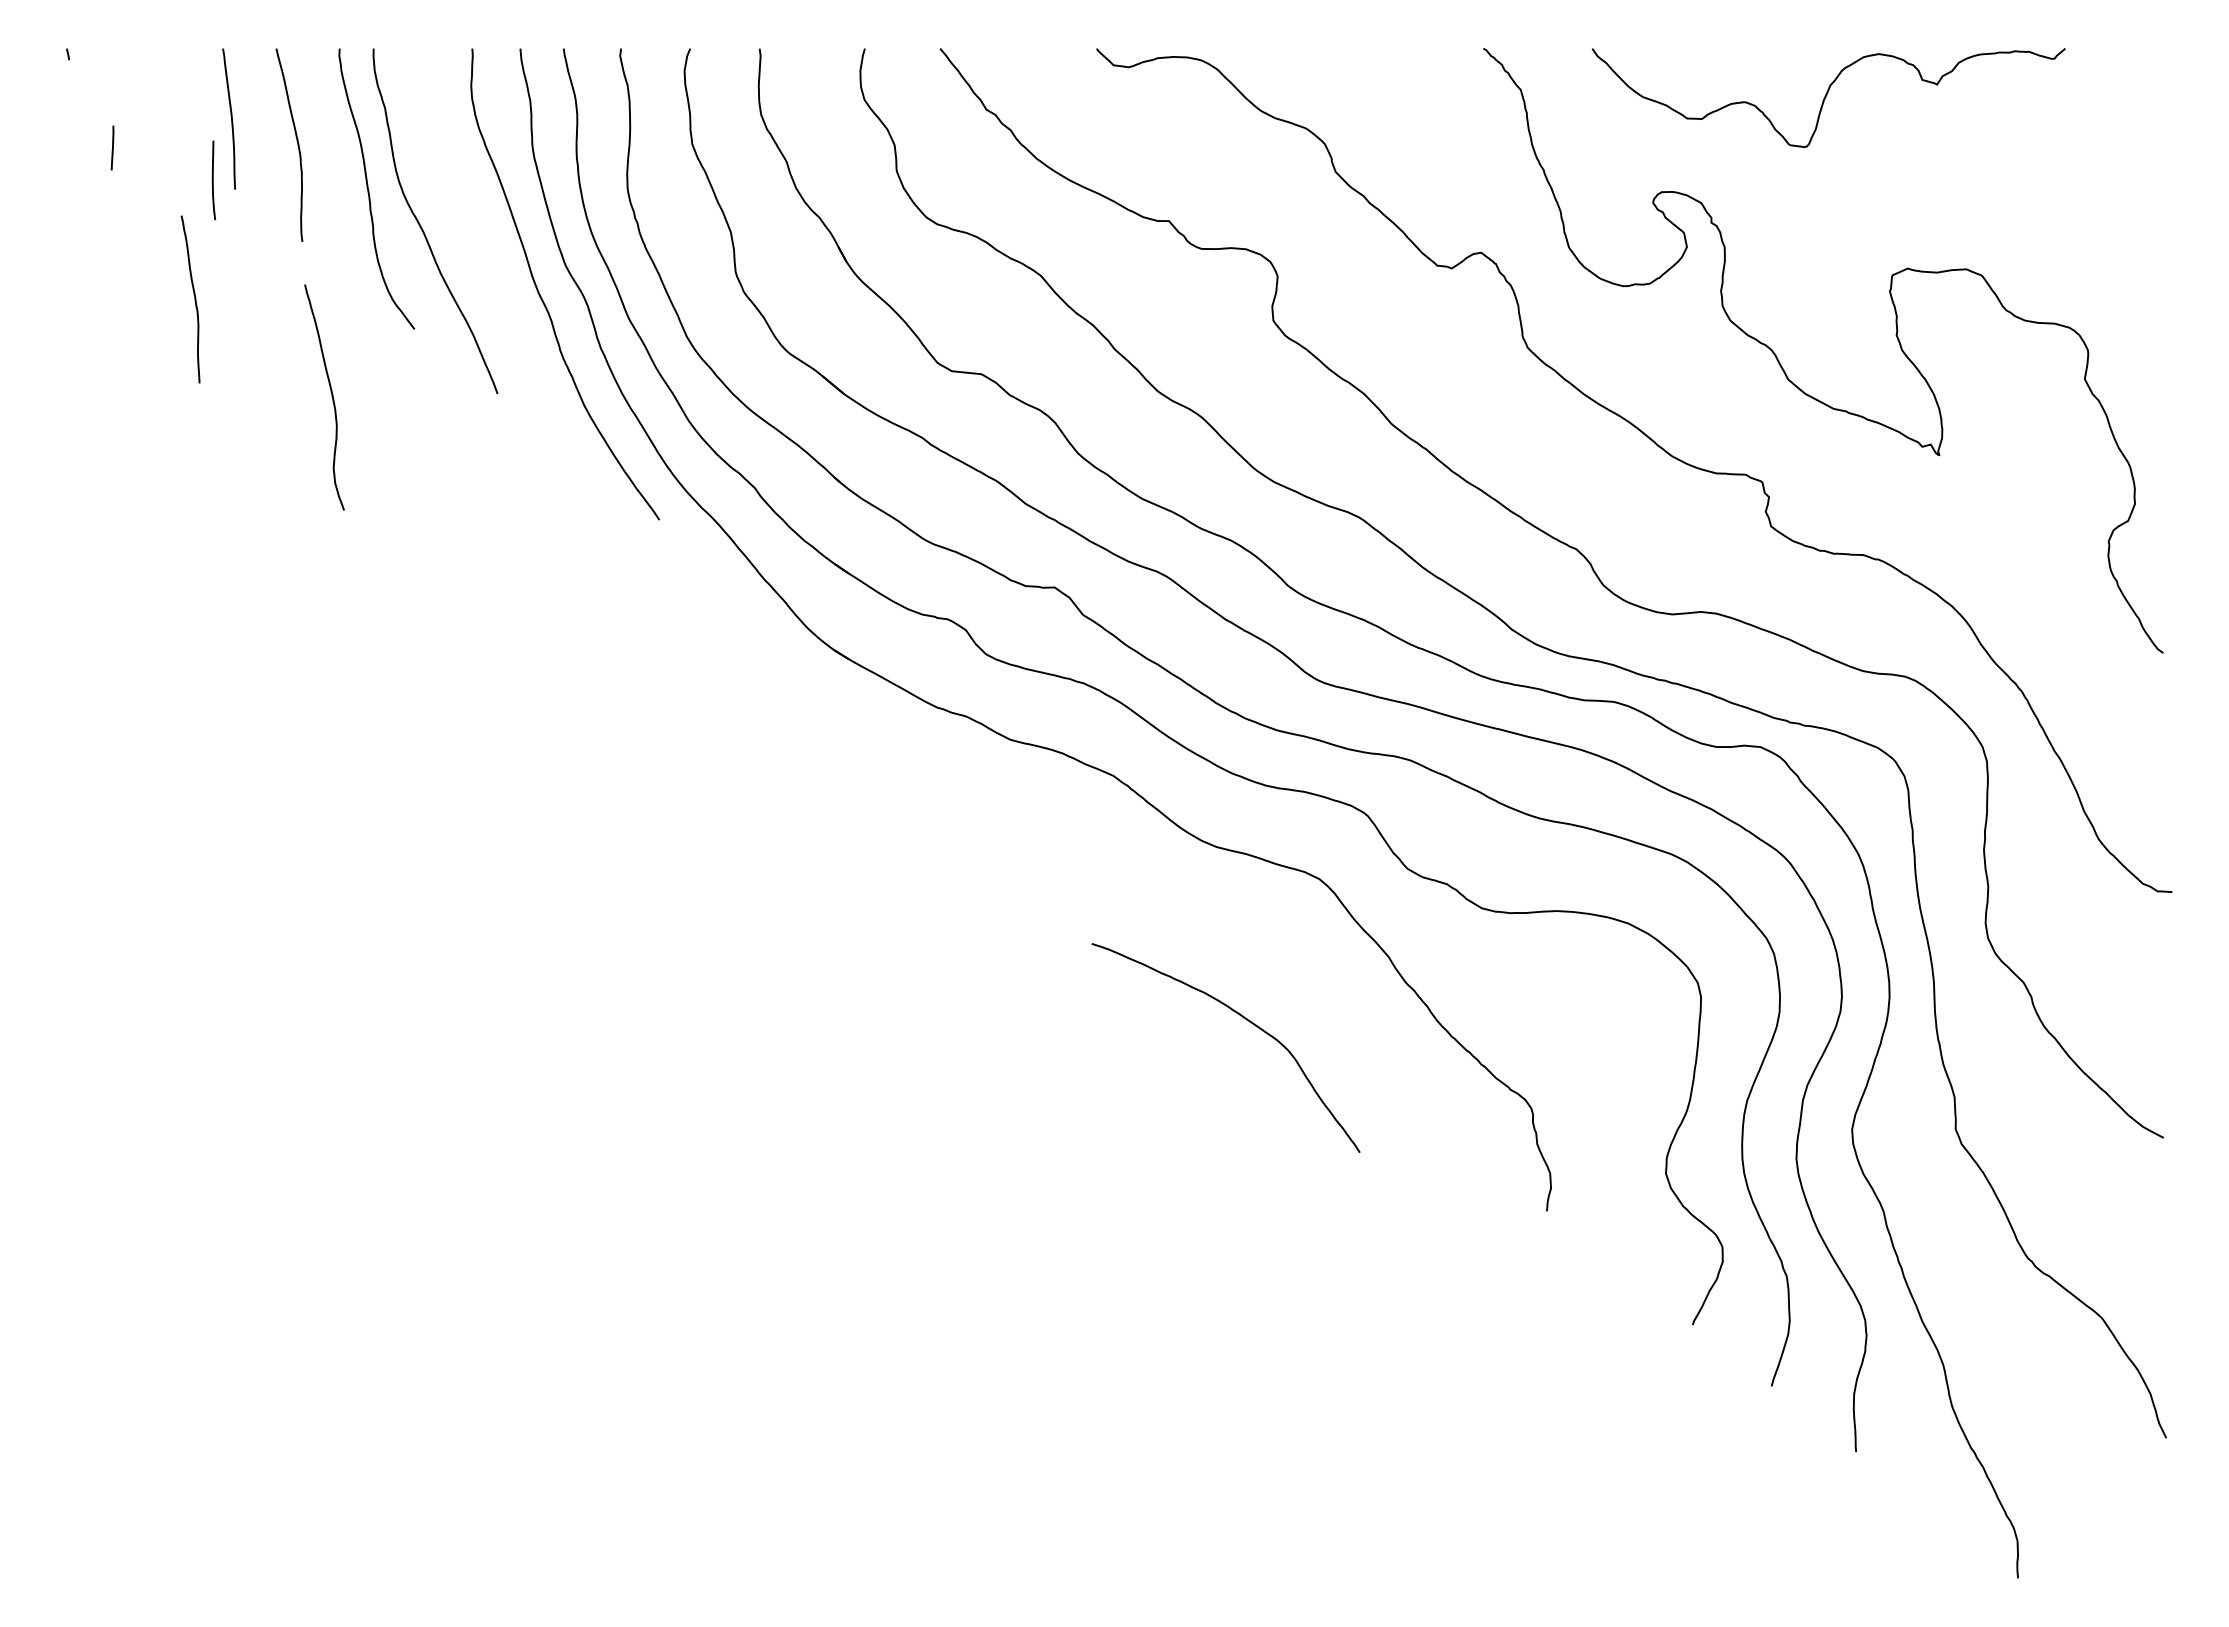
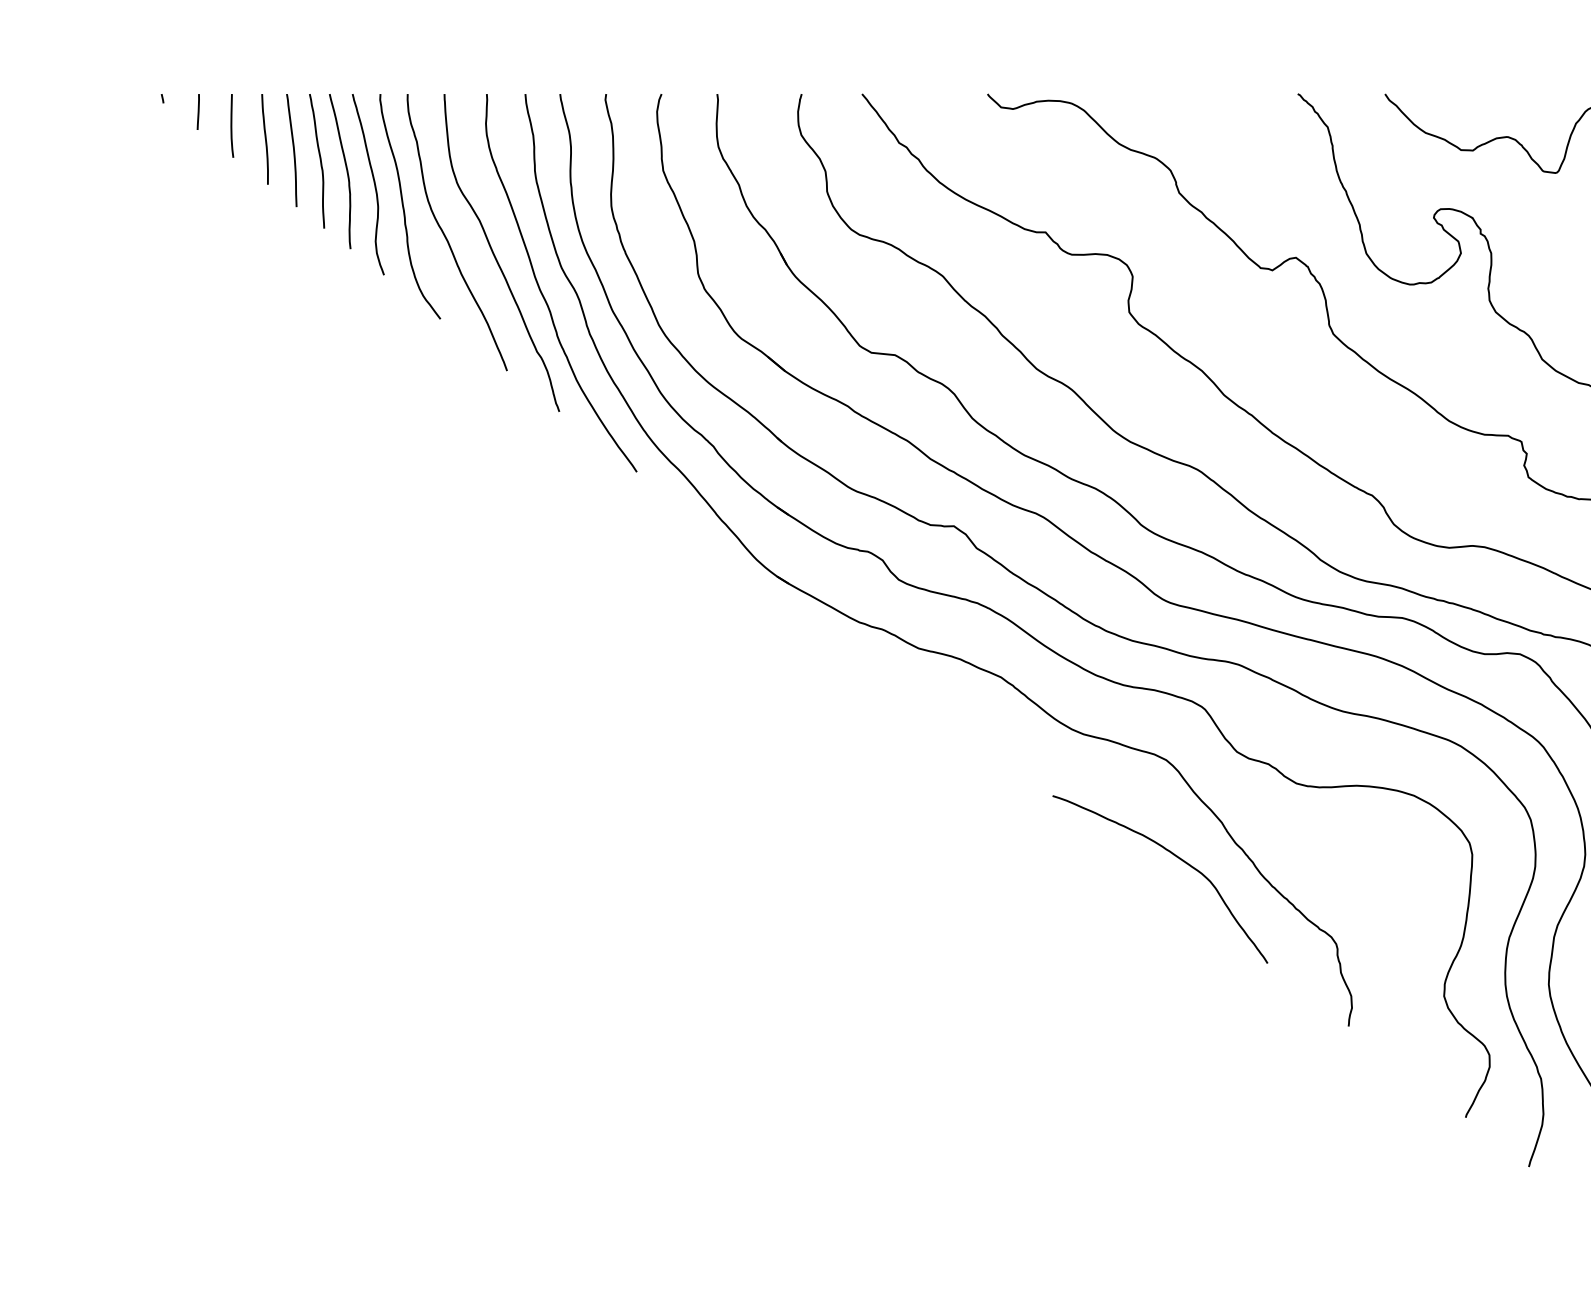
curve: (195, 104) -> (264, 138), added
line: (112, 147) -> (198, 111), moved
curve: (213, 180) -> (231, 126), moved
curve: (482, 249) -> (495, 255), added
curve: (194, 299) -> (320, 161), moved
curve: (331, 396) -> (373, 183), moved
curve: (1243, 1018) -> (1174, 855), moved

